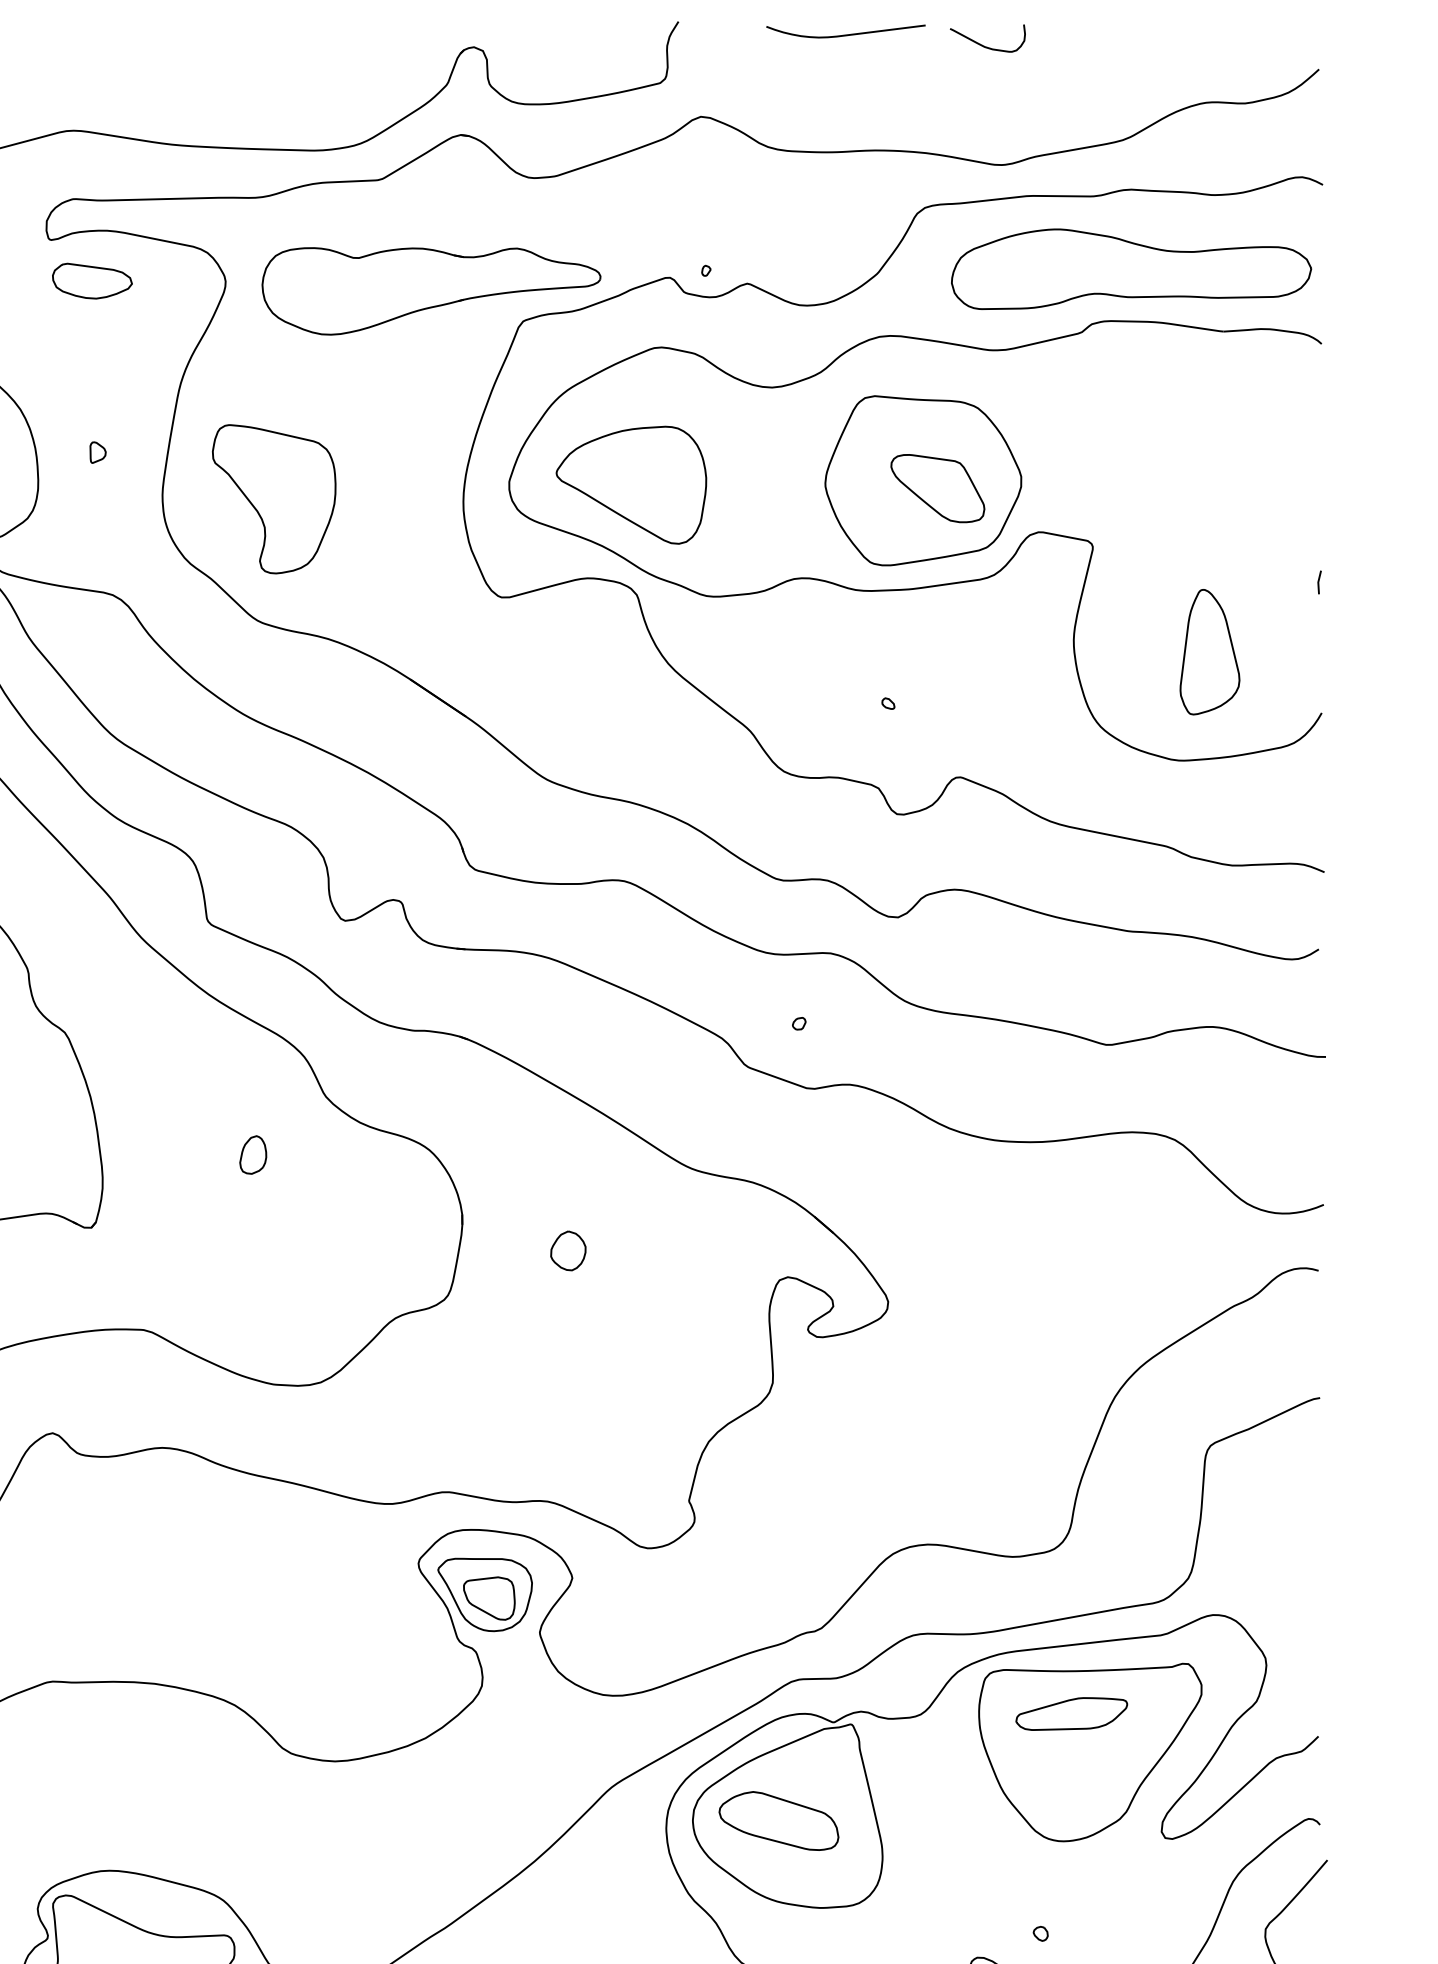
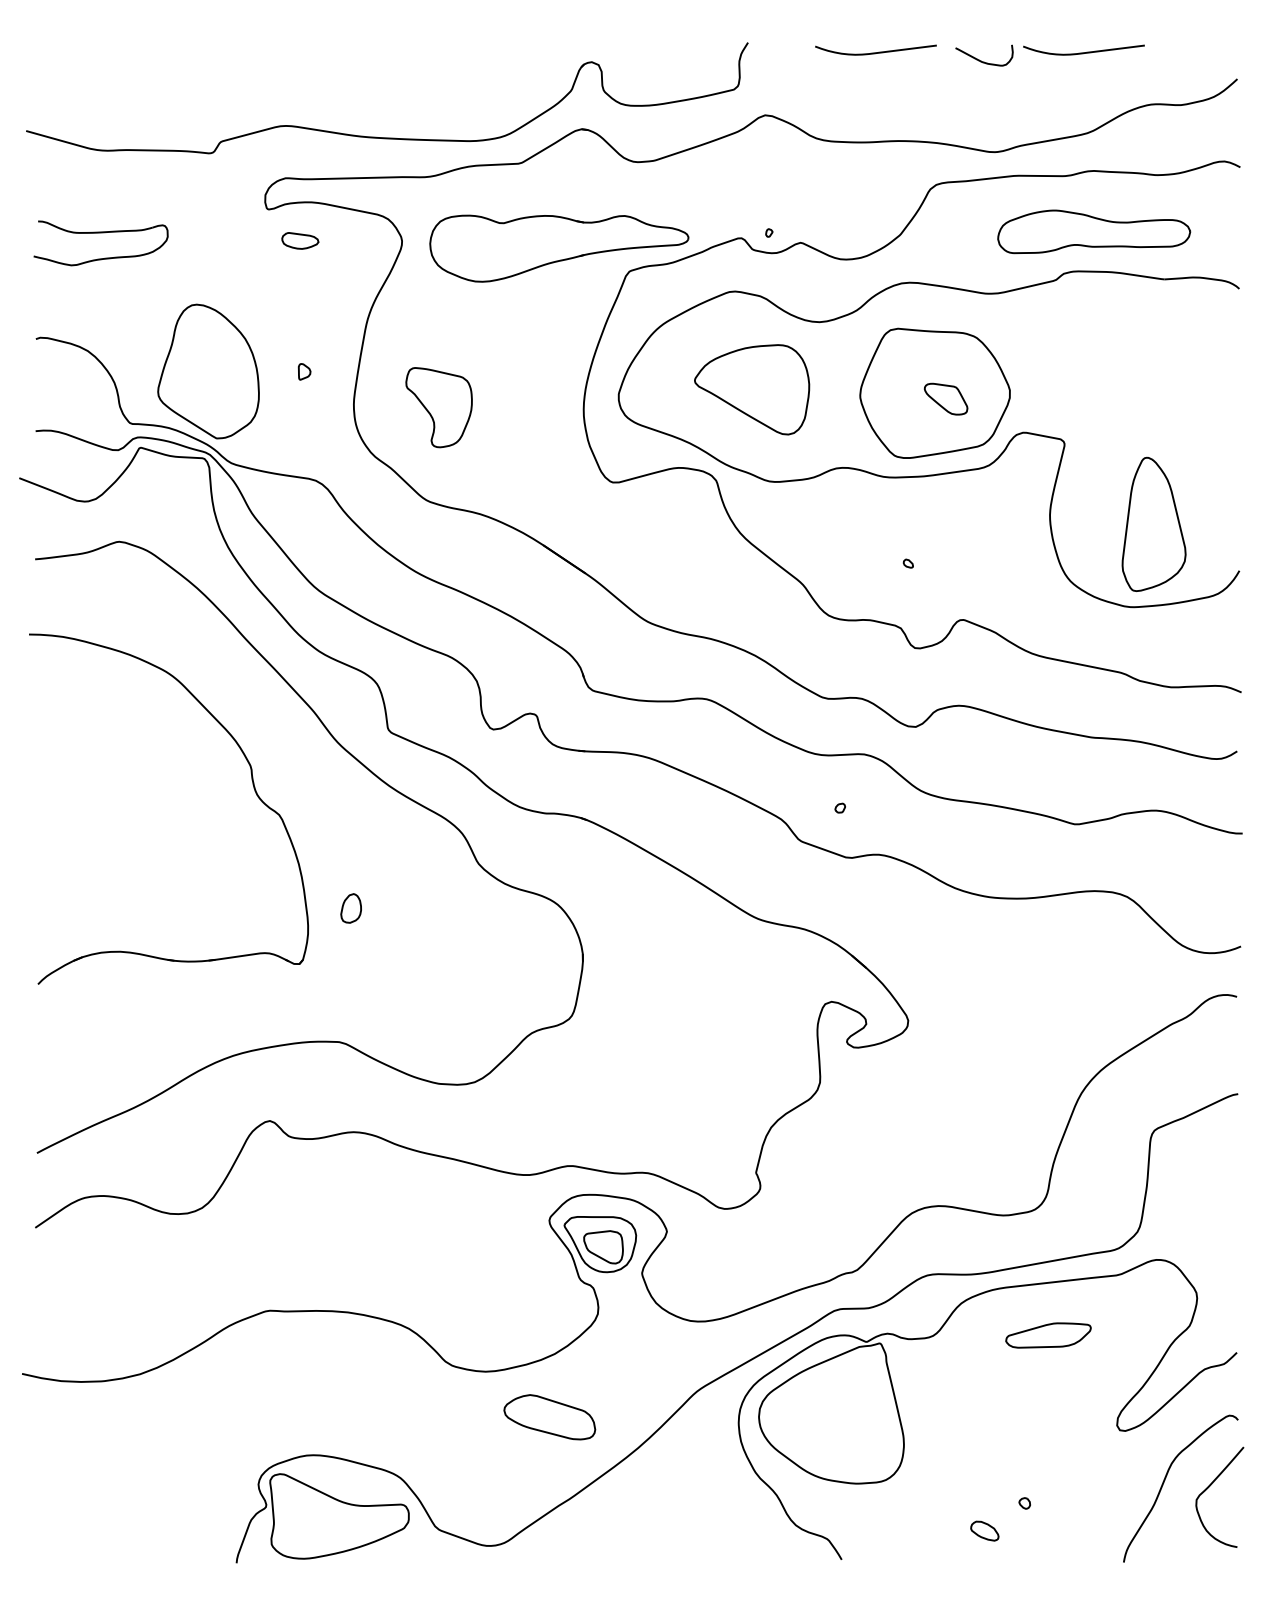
curve: (1117, 34) -> (1083, 52), added
part: (1132, 268) -> (1094, 231), size x0.7
part: (92, 280) -> (300, 240), size x0.6
part: (631, 484) -> (752, 389), moved
part: (936, 487) -> (945, 398), size x0.6
part: (273, 499) -> (438, 407), size x0.7
line: (1319, 583) -> (1237, 471), removed
part: (1209, 651) -> (1153, 523), size x1.4
part: (252, 1155) -> (350, 908), moved
part: (567, 1250) -> (663, 981), removed
part: (1090, 1751) -> (1062, 1364), removed
part: (778, 1821) -> (549, 1417), moved

